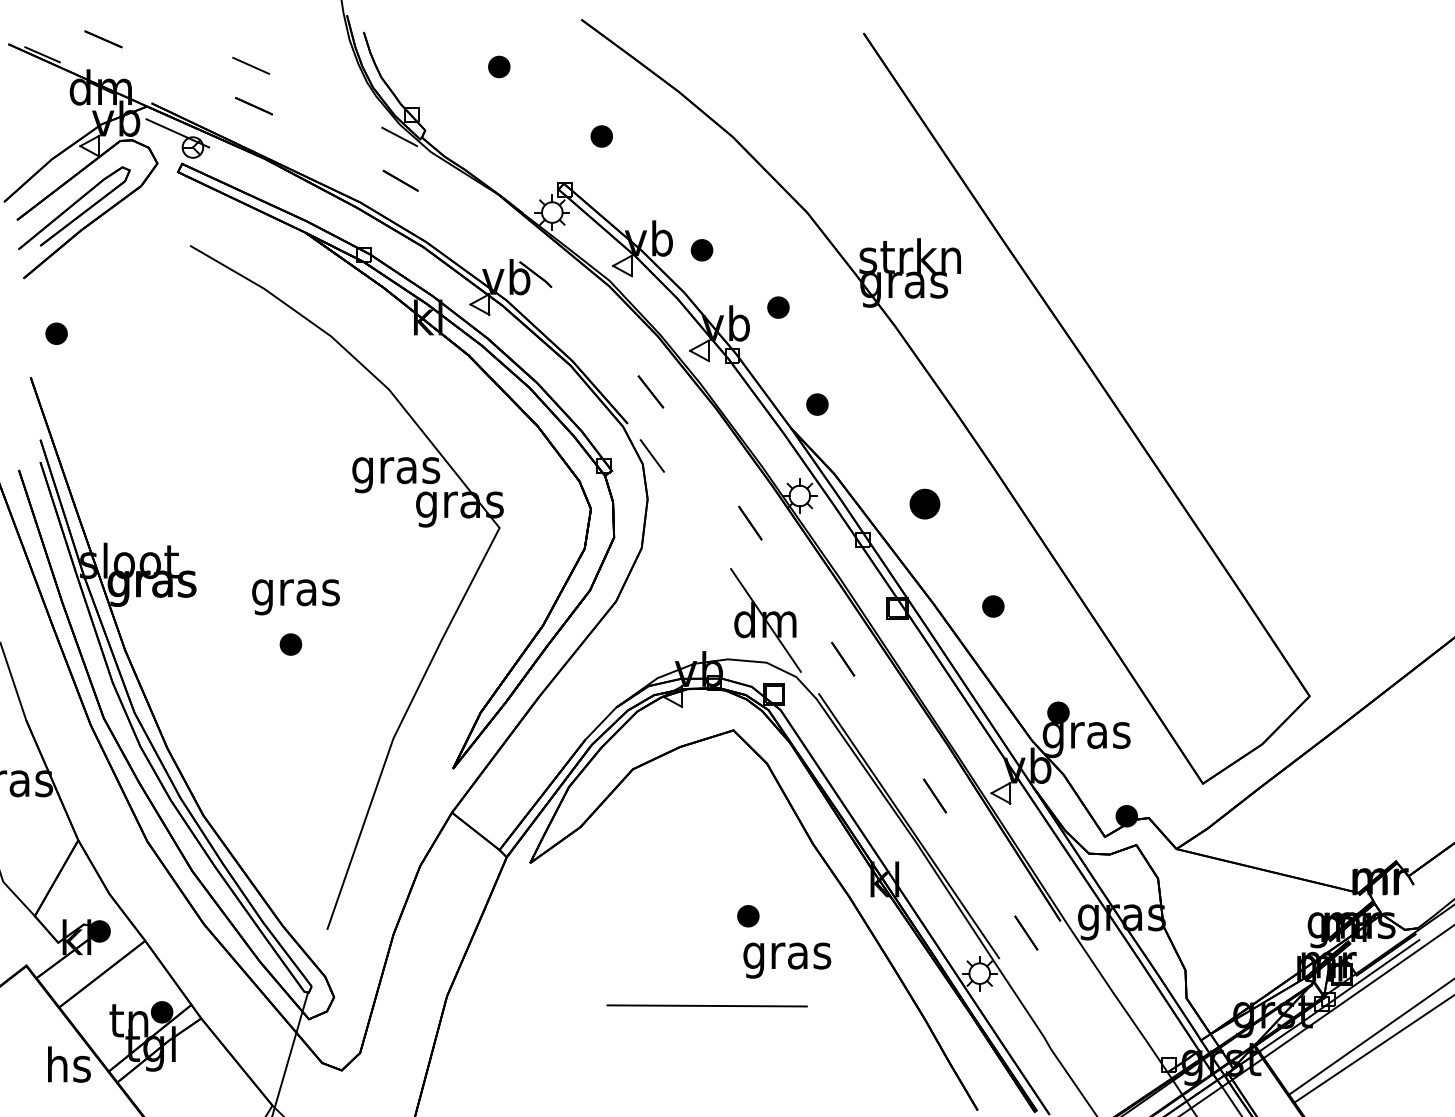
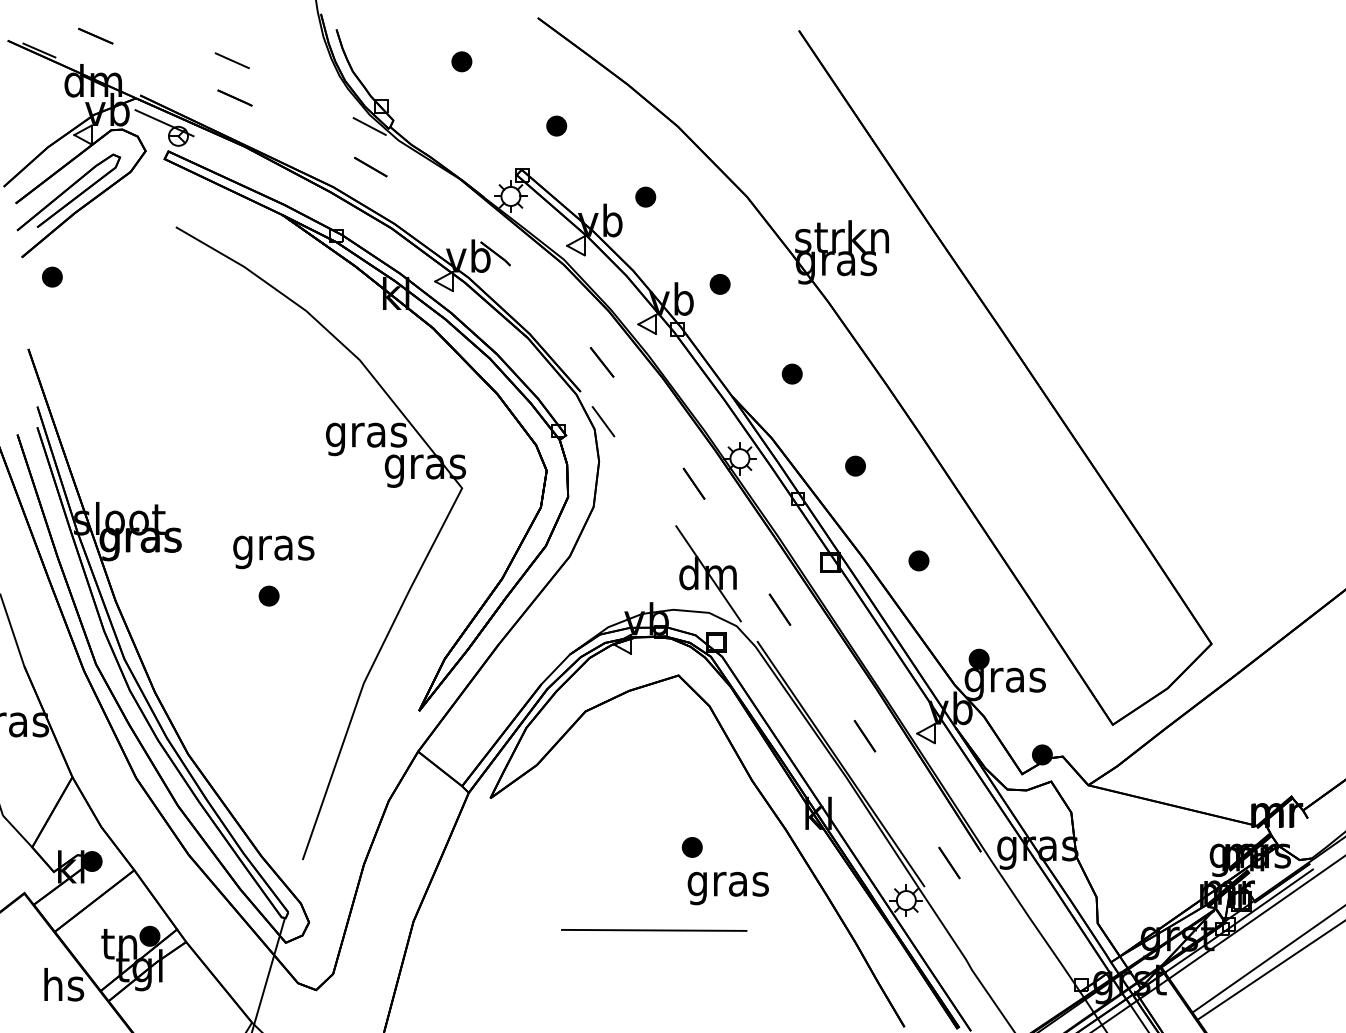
part: (701, 250) -> (645, 197), moved
part: (56, 333) -> (52, 276), moved
part: (817, 404) -> (792, 374), moved
part: (924, 503) -> (855, 465), size x0.71

